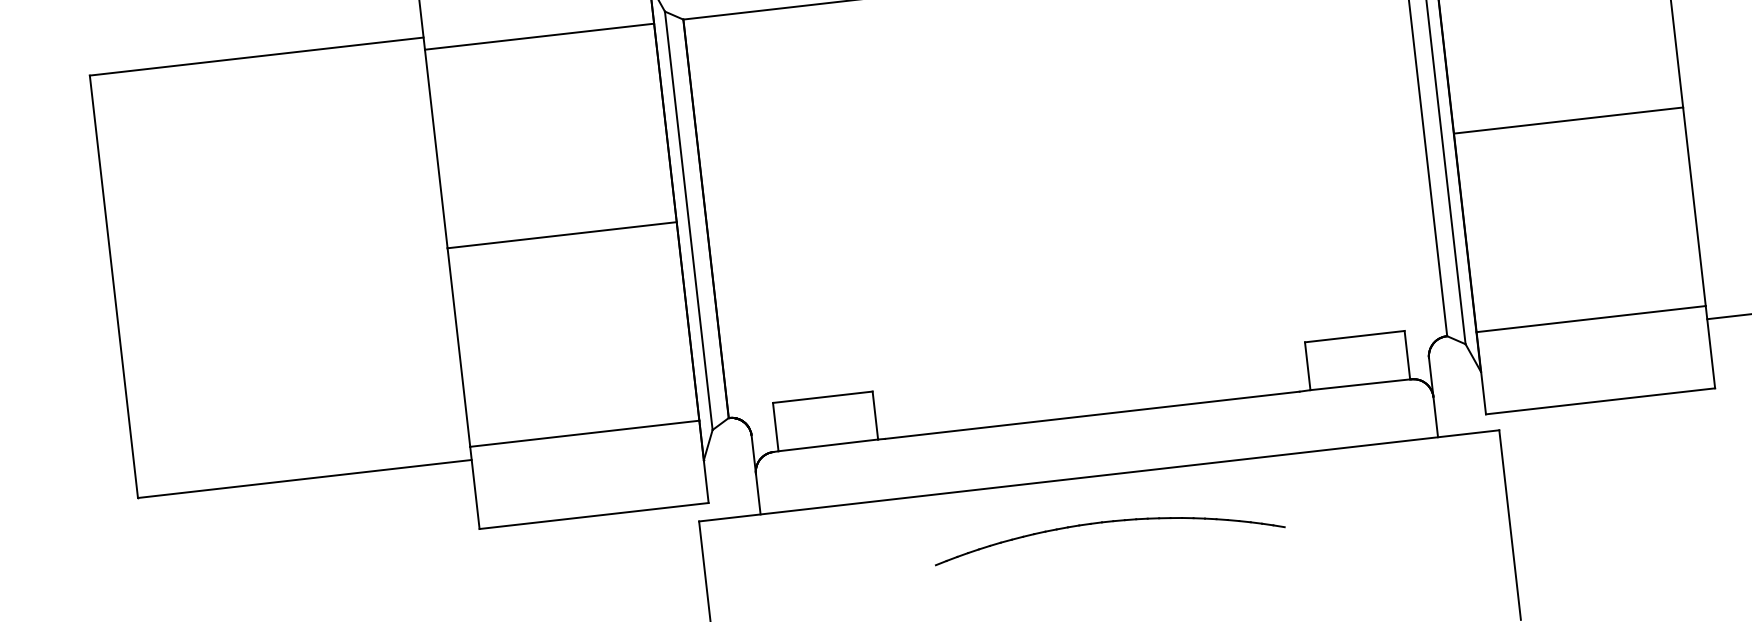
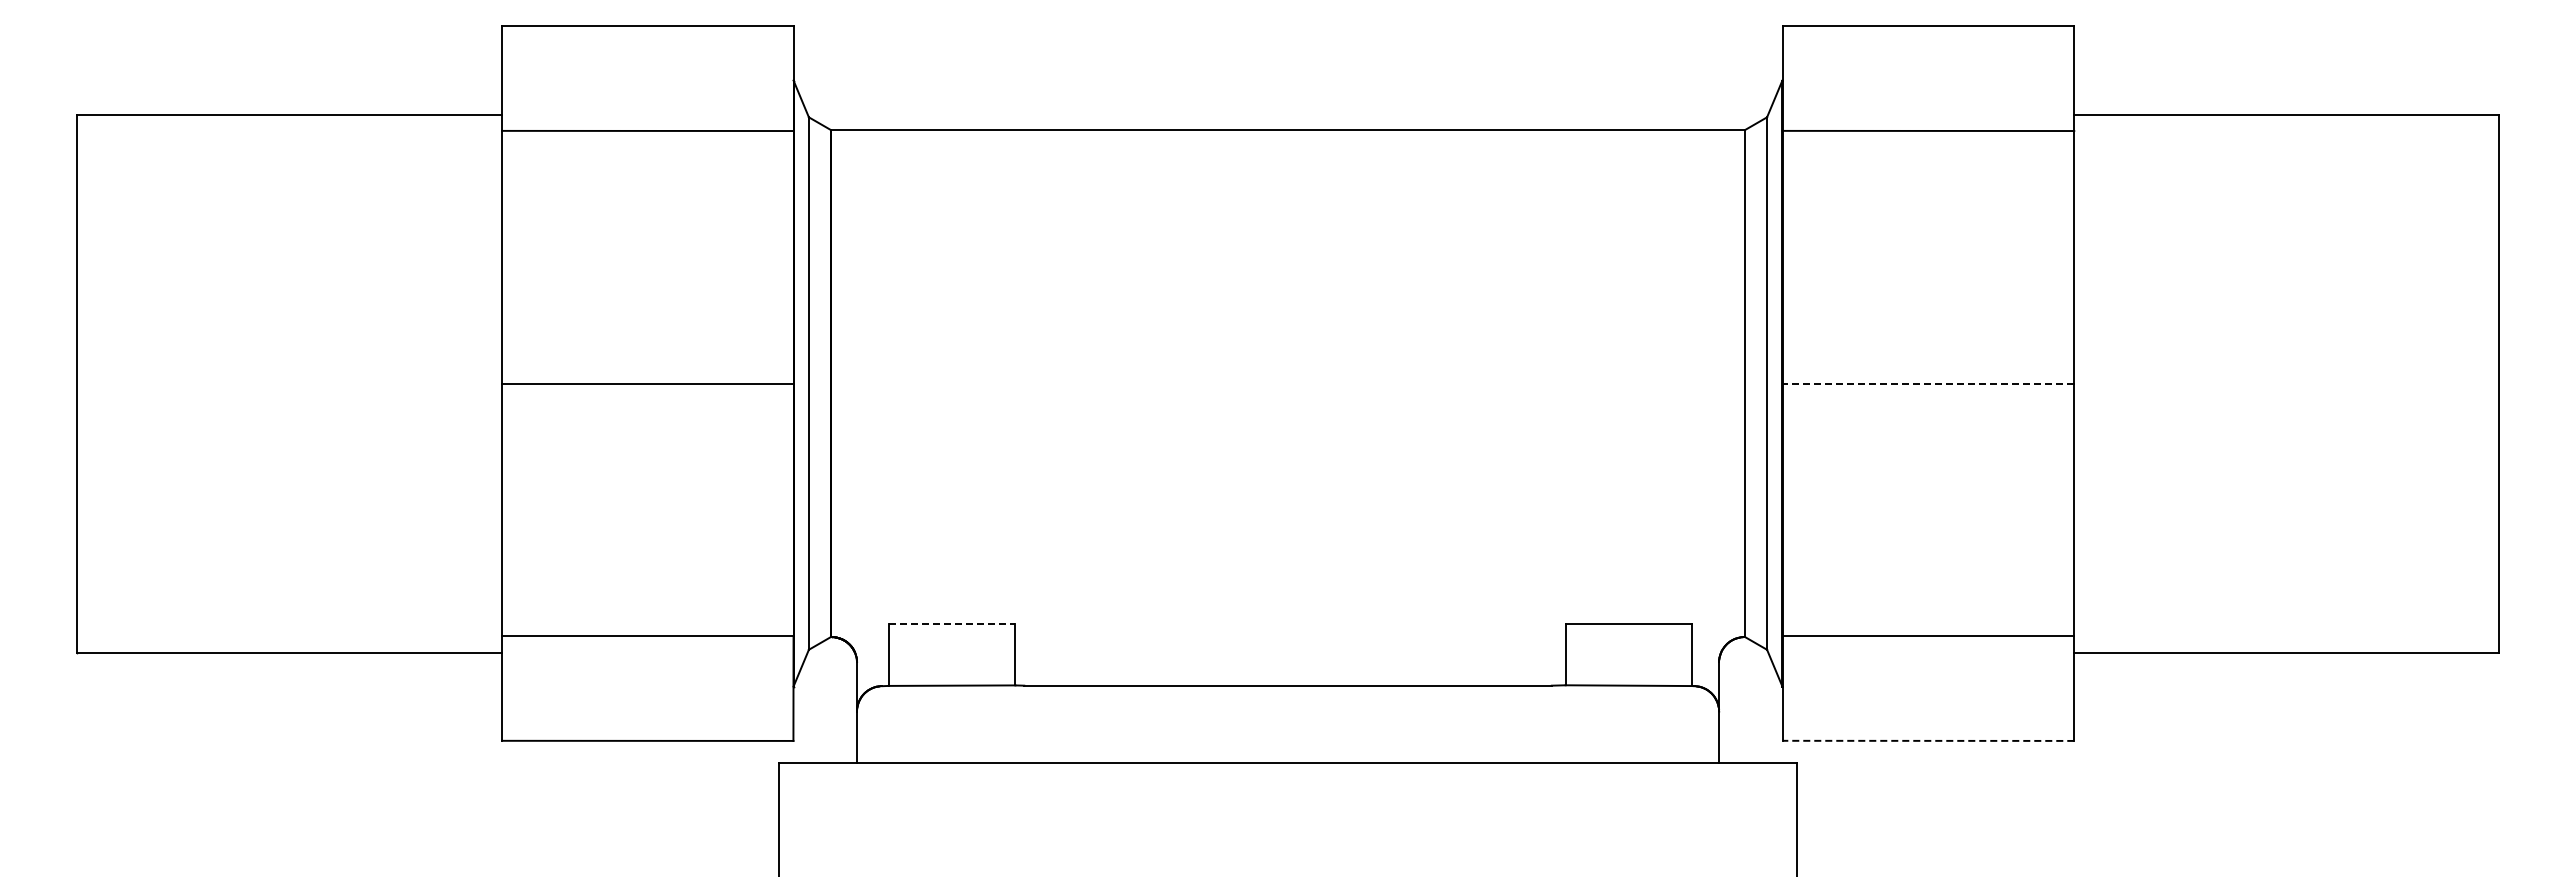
line: (1568, 120) -> (1928, 383), solid -> dashed
line: (823, 397) -> (952, 624), solid -> dashed
line: (1600, 401) -> (1928, 740), solid -> dashed
part: (1107, 522) -> (1291, 822), removed

